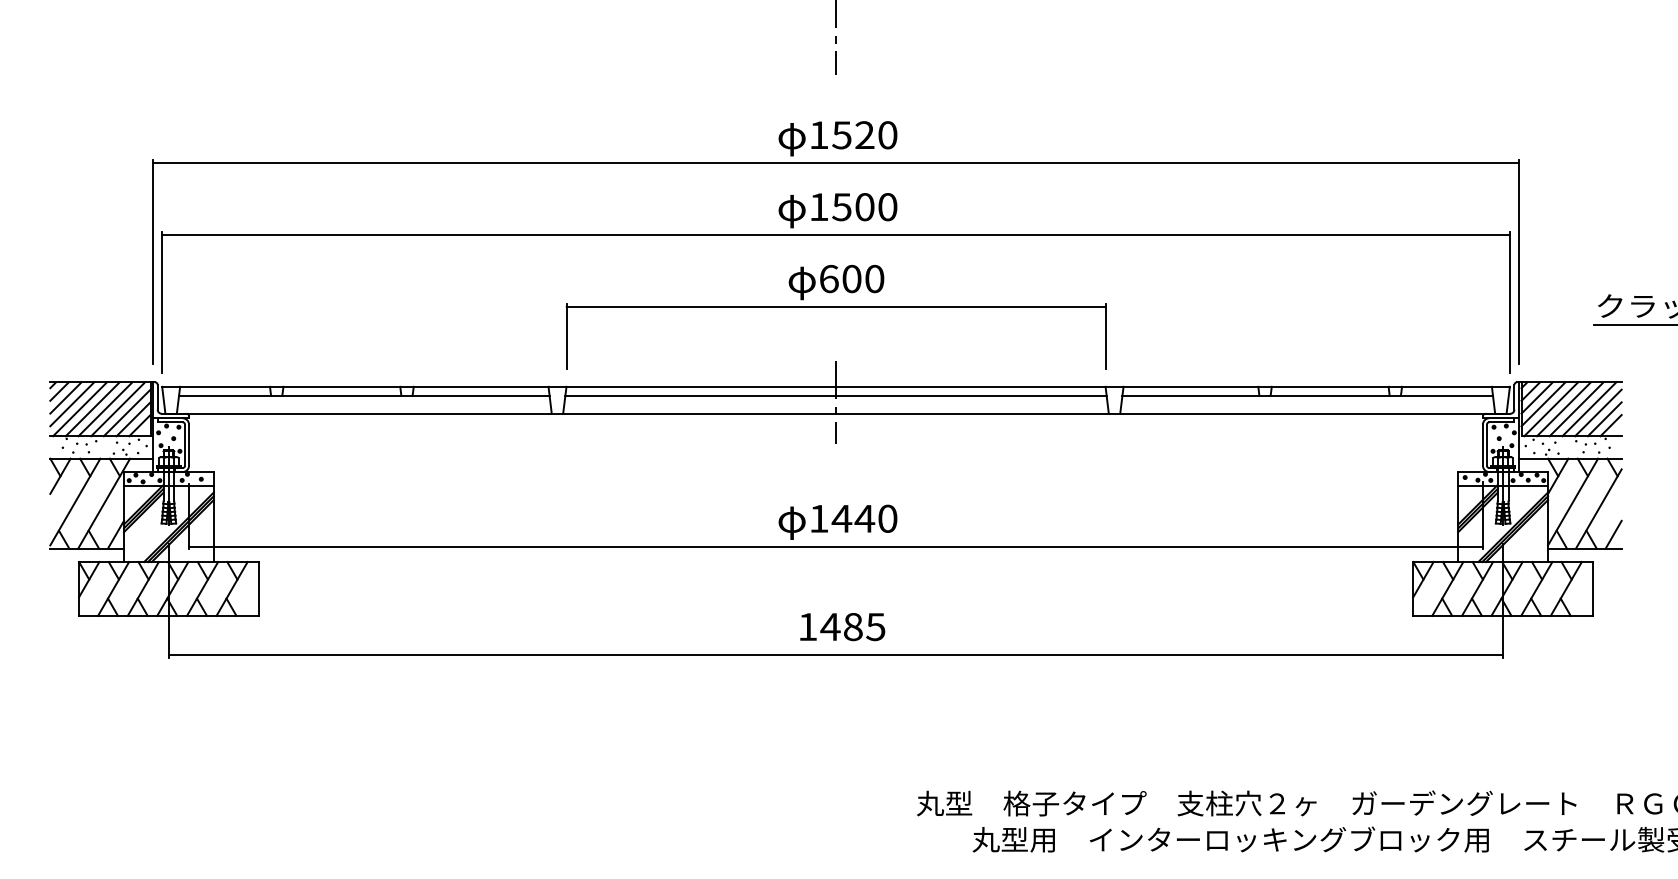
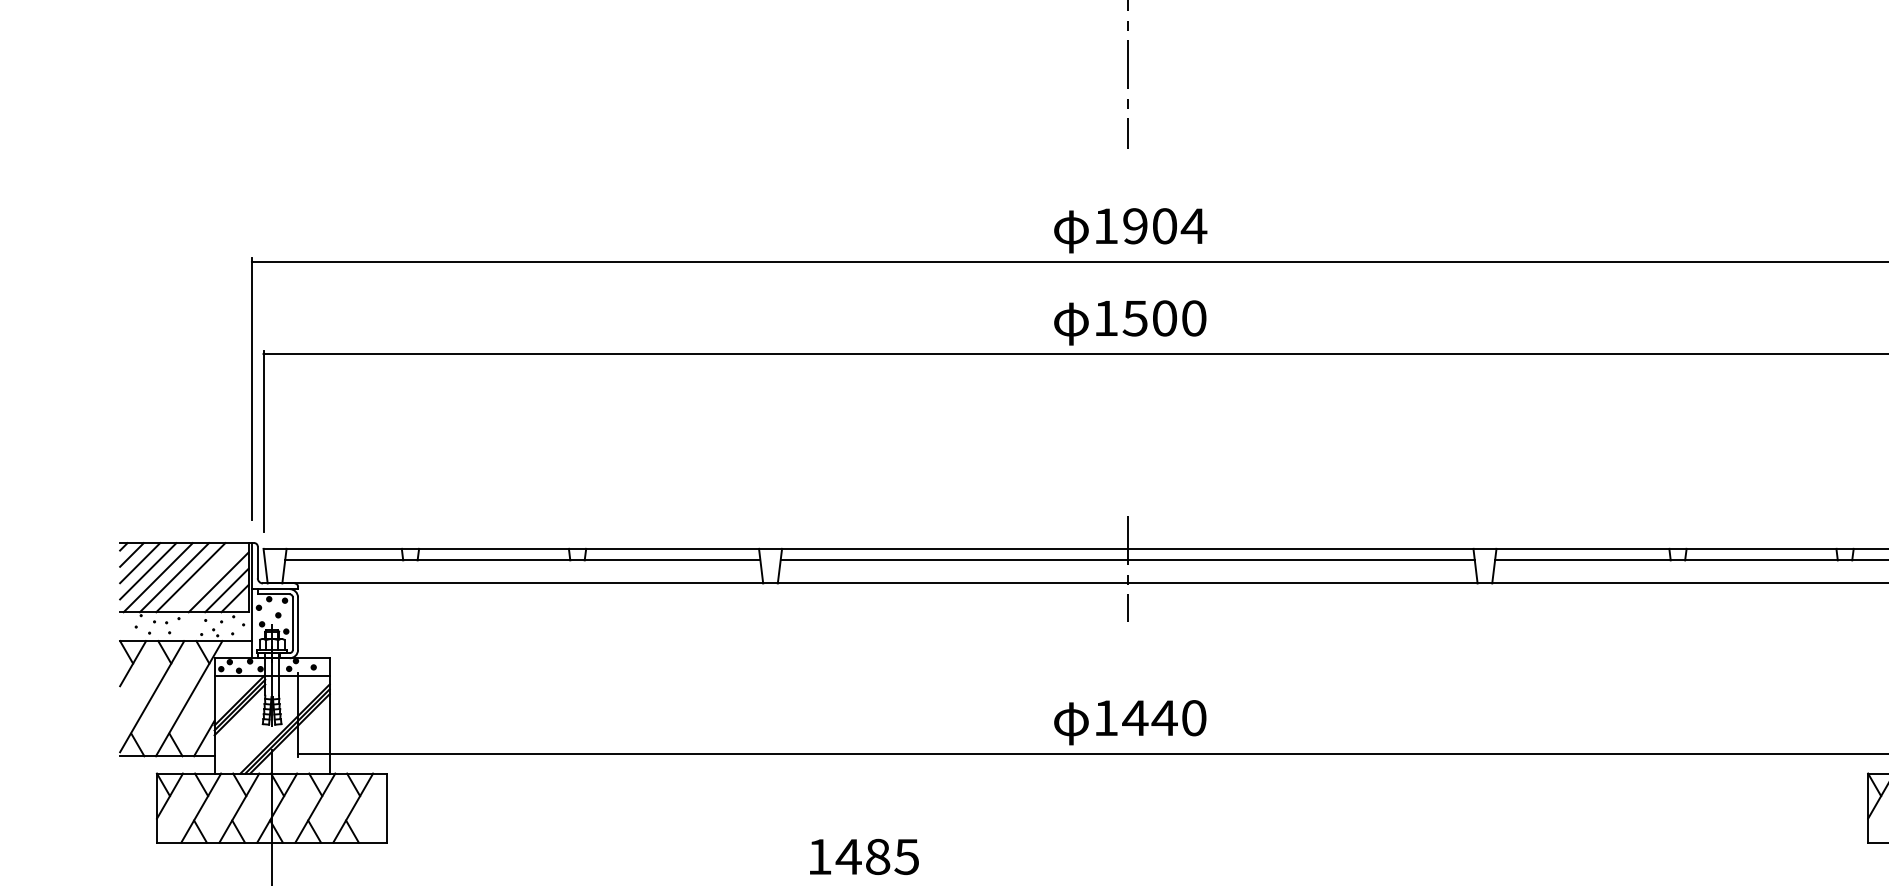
text: (865, 135) -> (1165, 226), 1520 -> 1904
part: (835, 307) -> (1127, 447), removed
line: (118, 409) -> (207, 577), removed
text: (842, 627) -> (864, 857), moved

